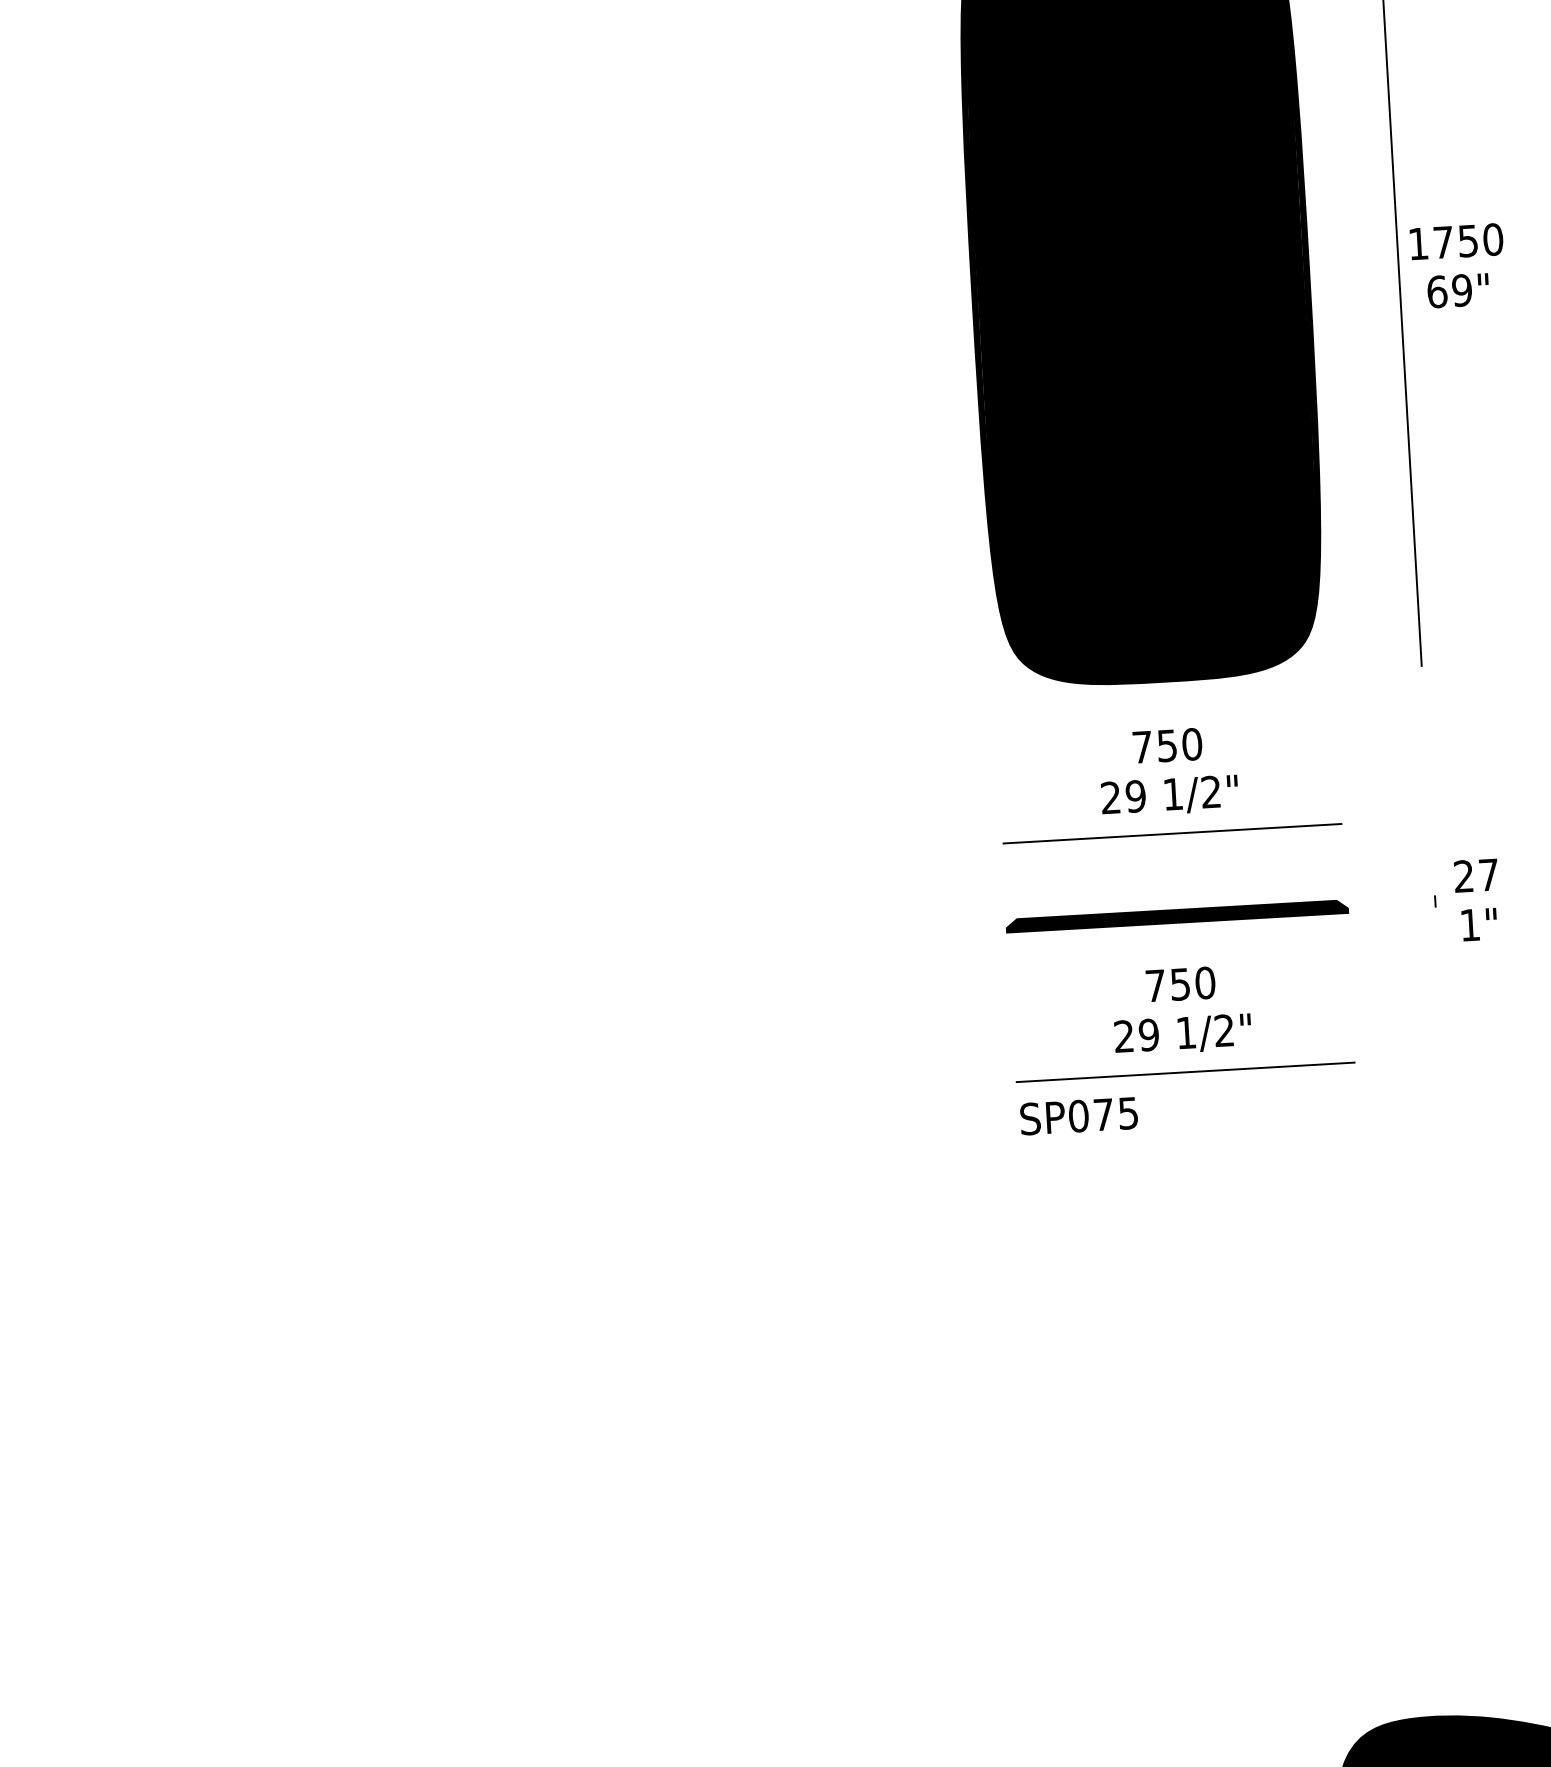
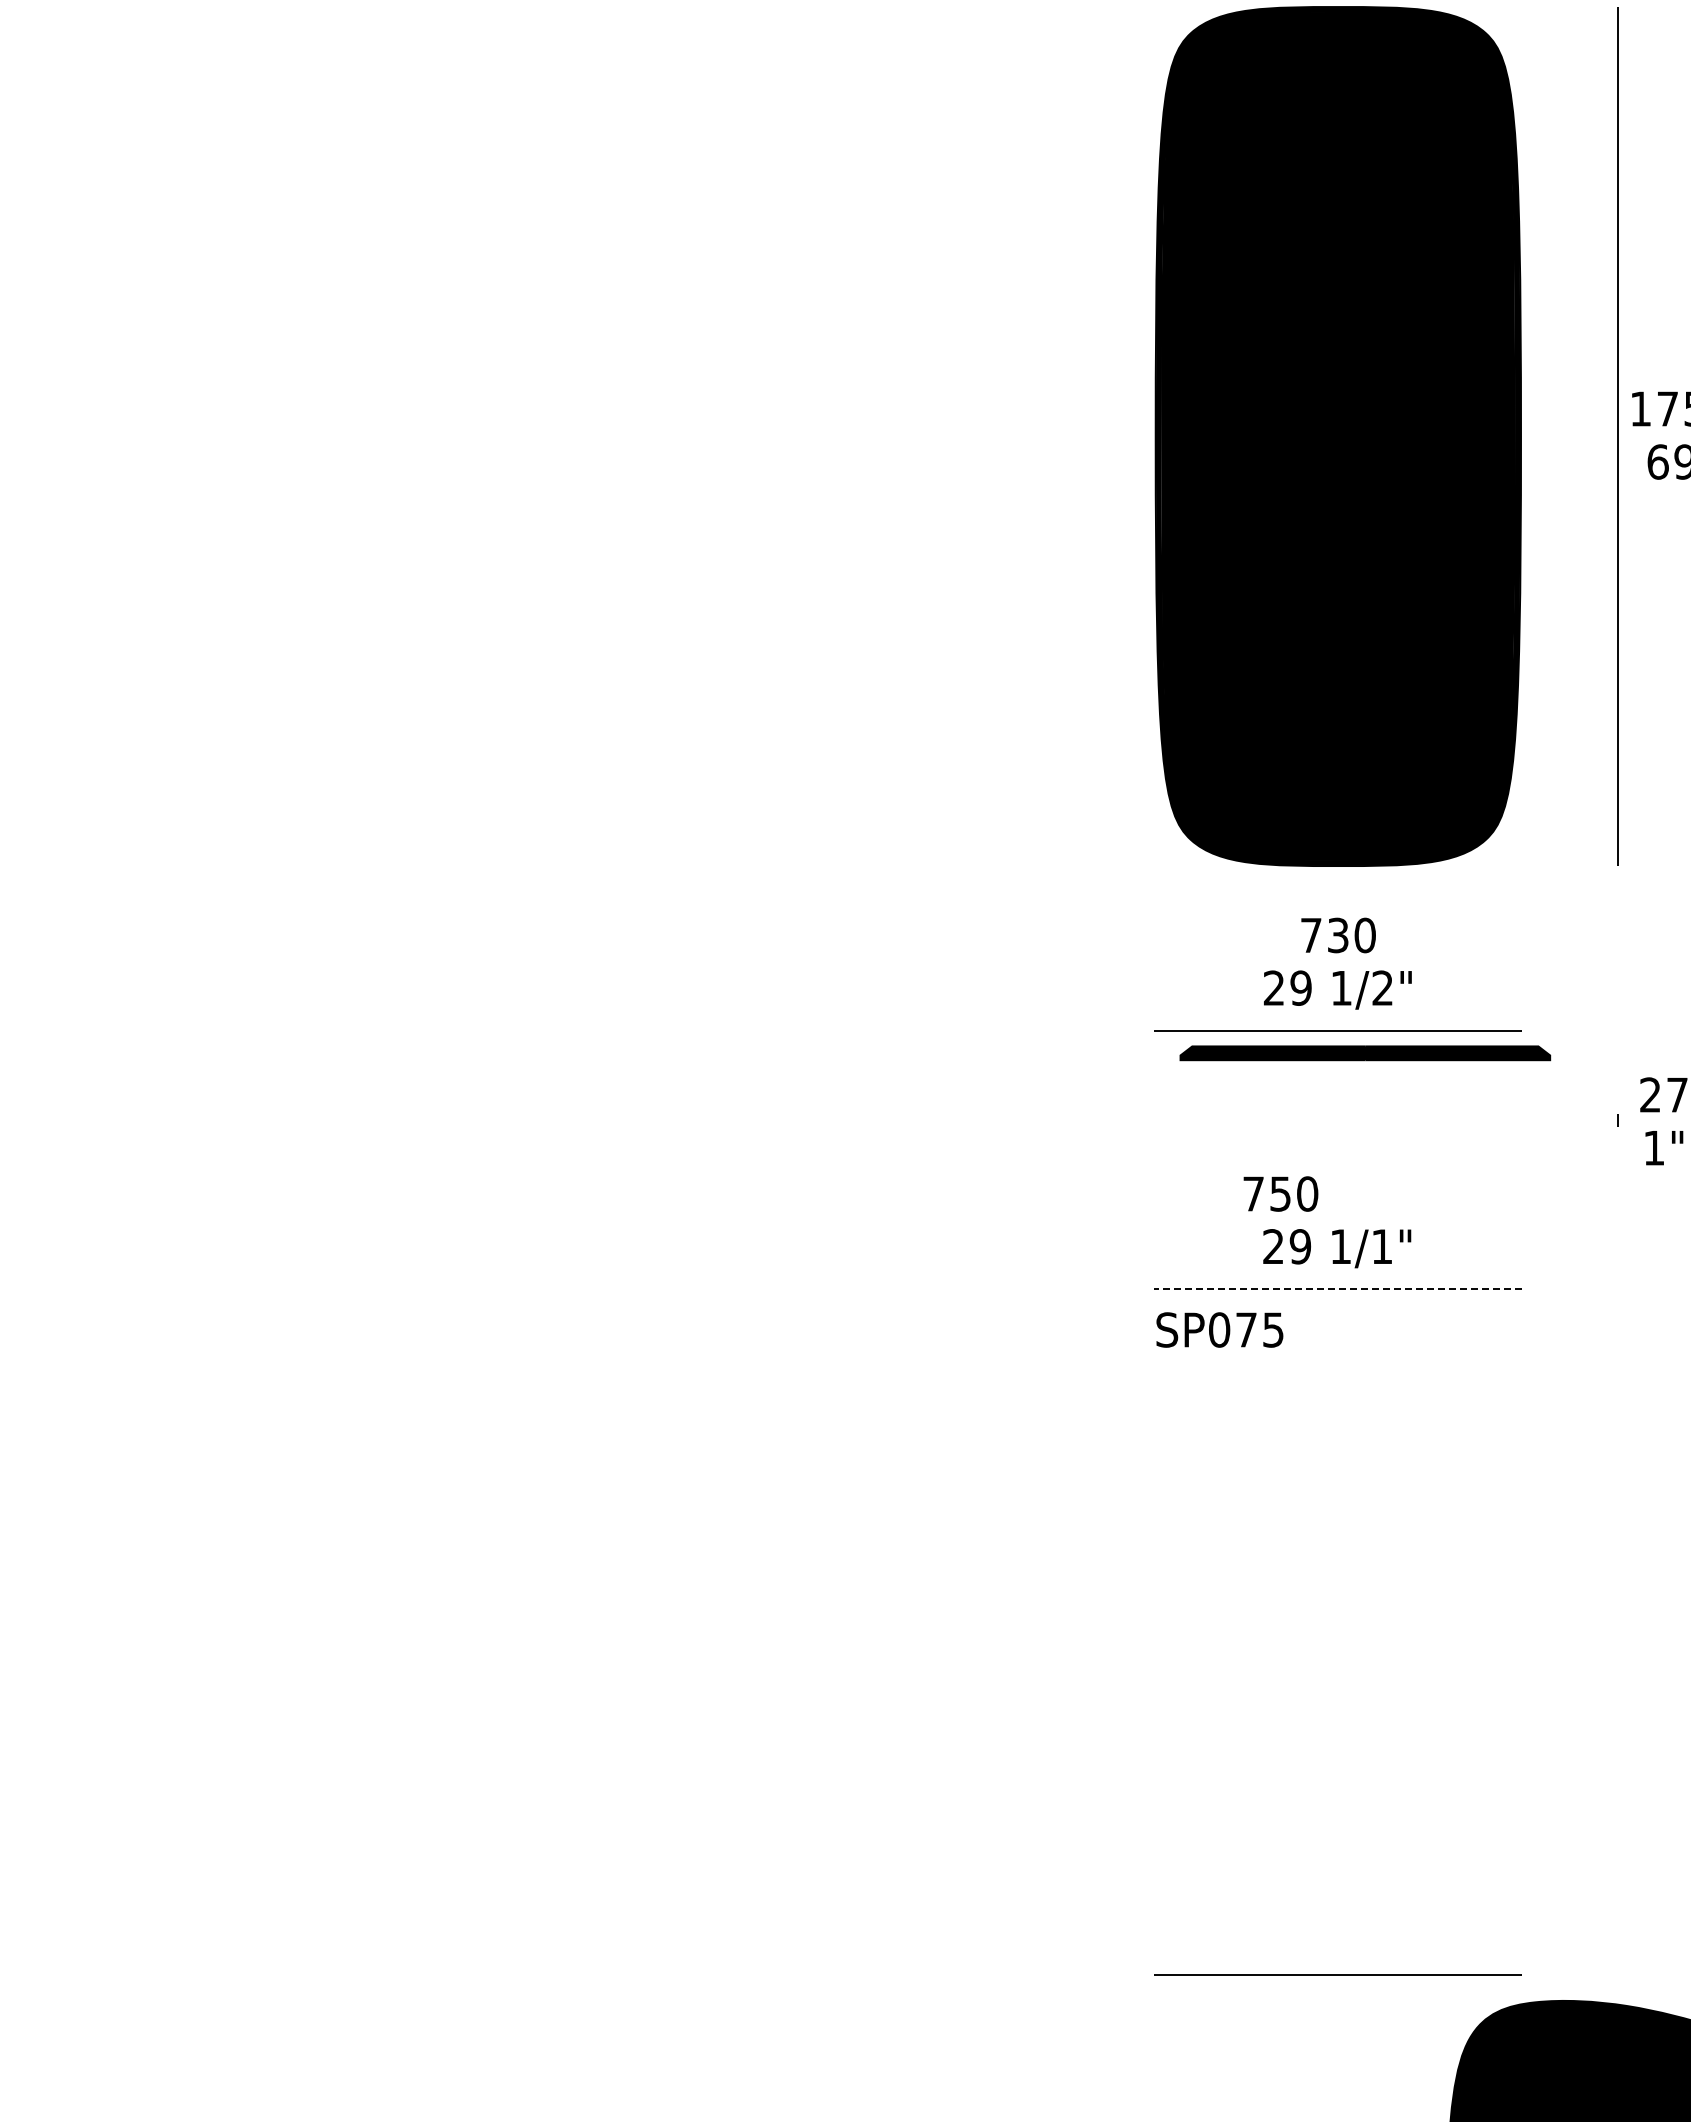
text: (1167, 744) -> (1338, 934), 750 -> 730
part: (1177, 916) -> (1365, 1053), moved
text: (1180, 983) -> (1280, 1193), moved
text: (1223, 1030) -> (1381, 1246), 1/2" -> 1/1"
line: (1185, 1072) -> (1337, 1289), solid -> dashed
line: (1221, 1704) -> (1337, 1974), added

